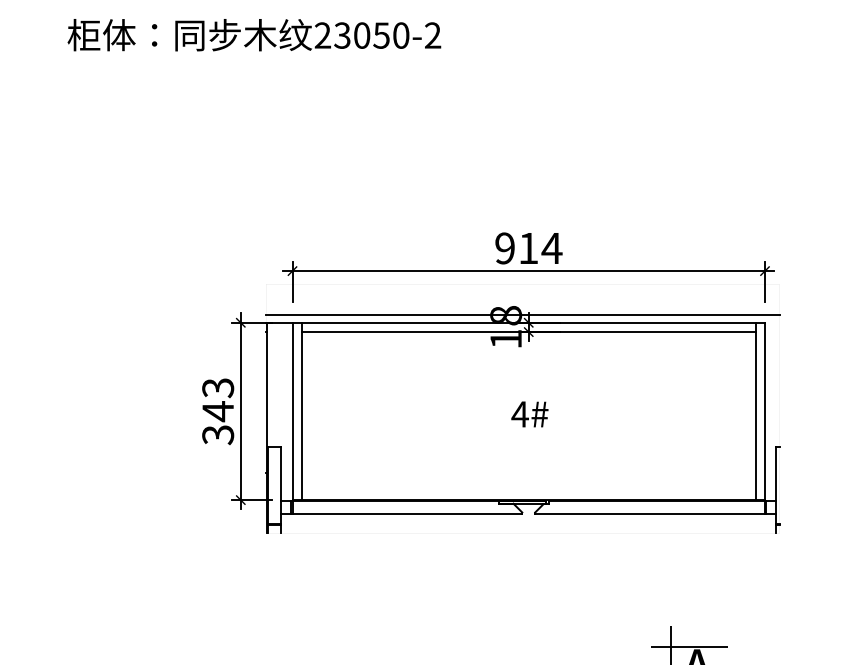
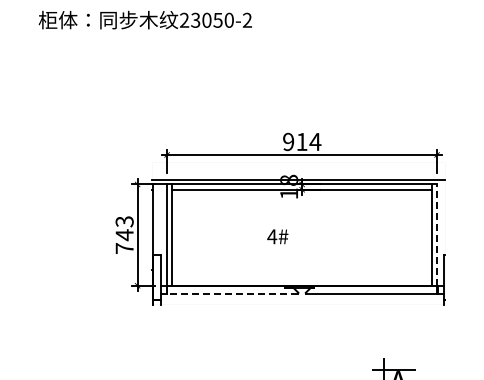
line: (765, 412) -> (437, 235), solid -> dashed
text: (529, 413) -> (277, 236), moved
text: (217, 434) -> (124, 248), 343 -> 743
line: (406, 513) -> (232, 293), solid -> dashed

